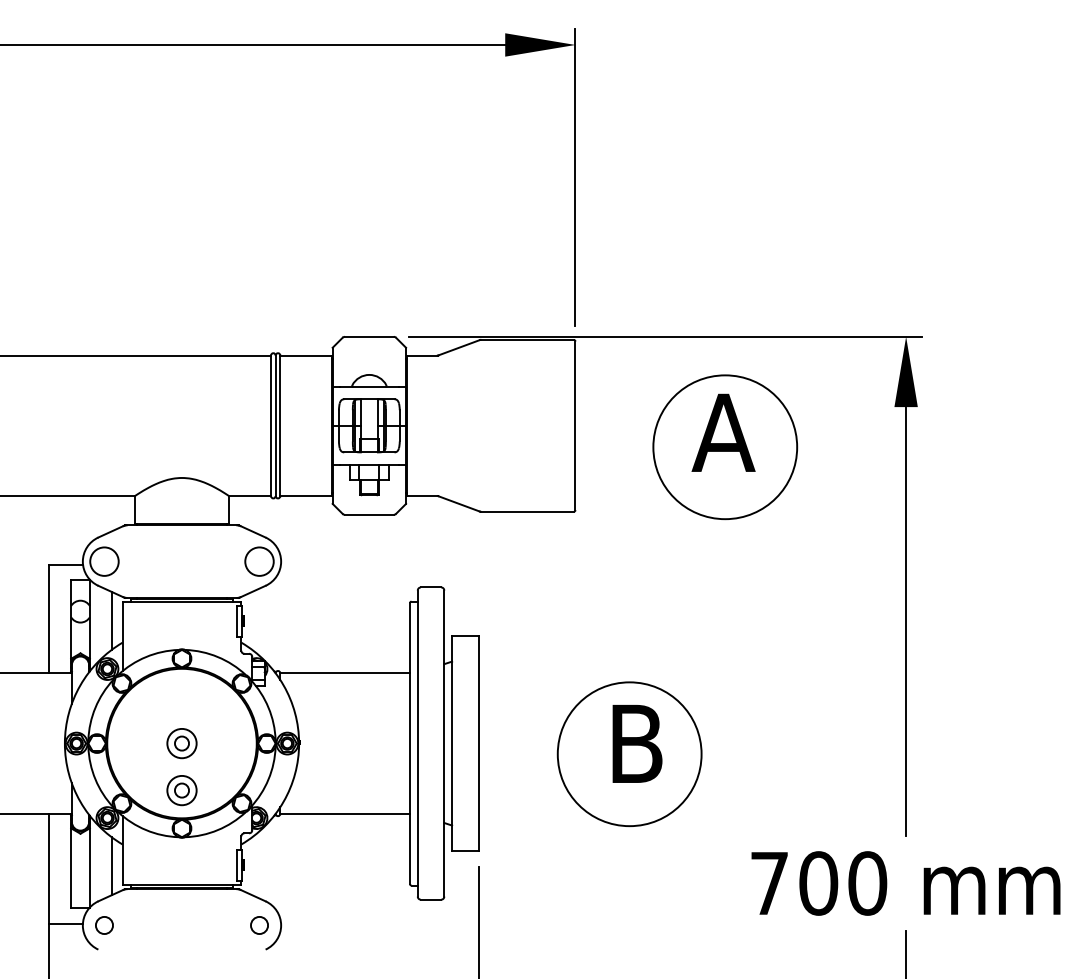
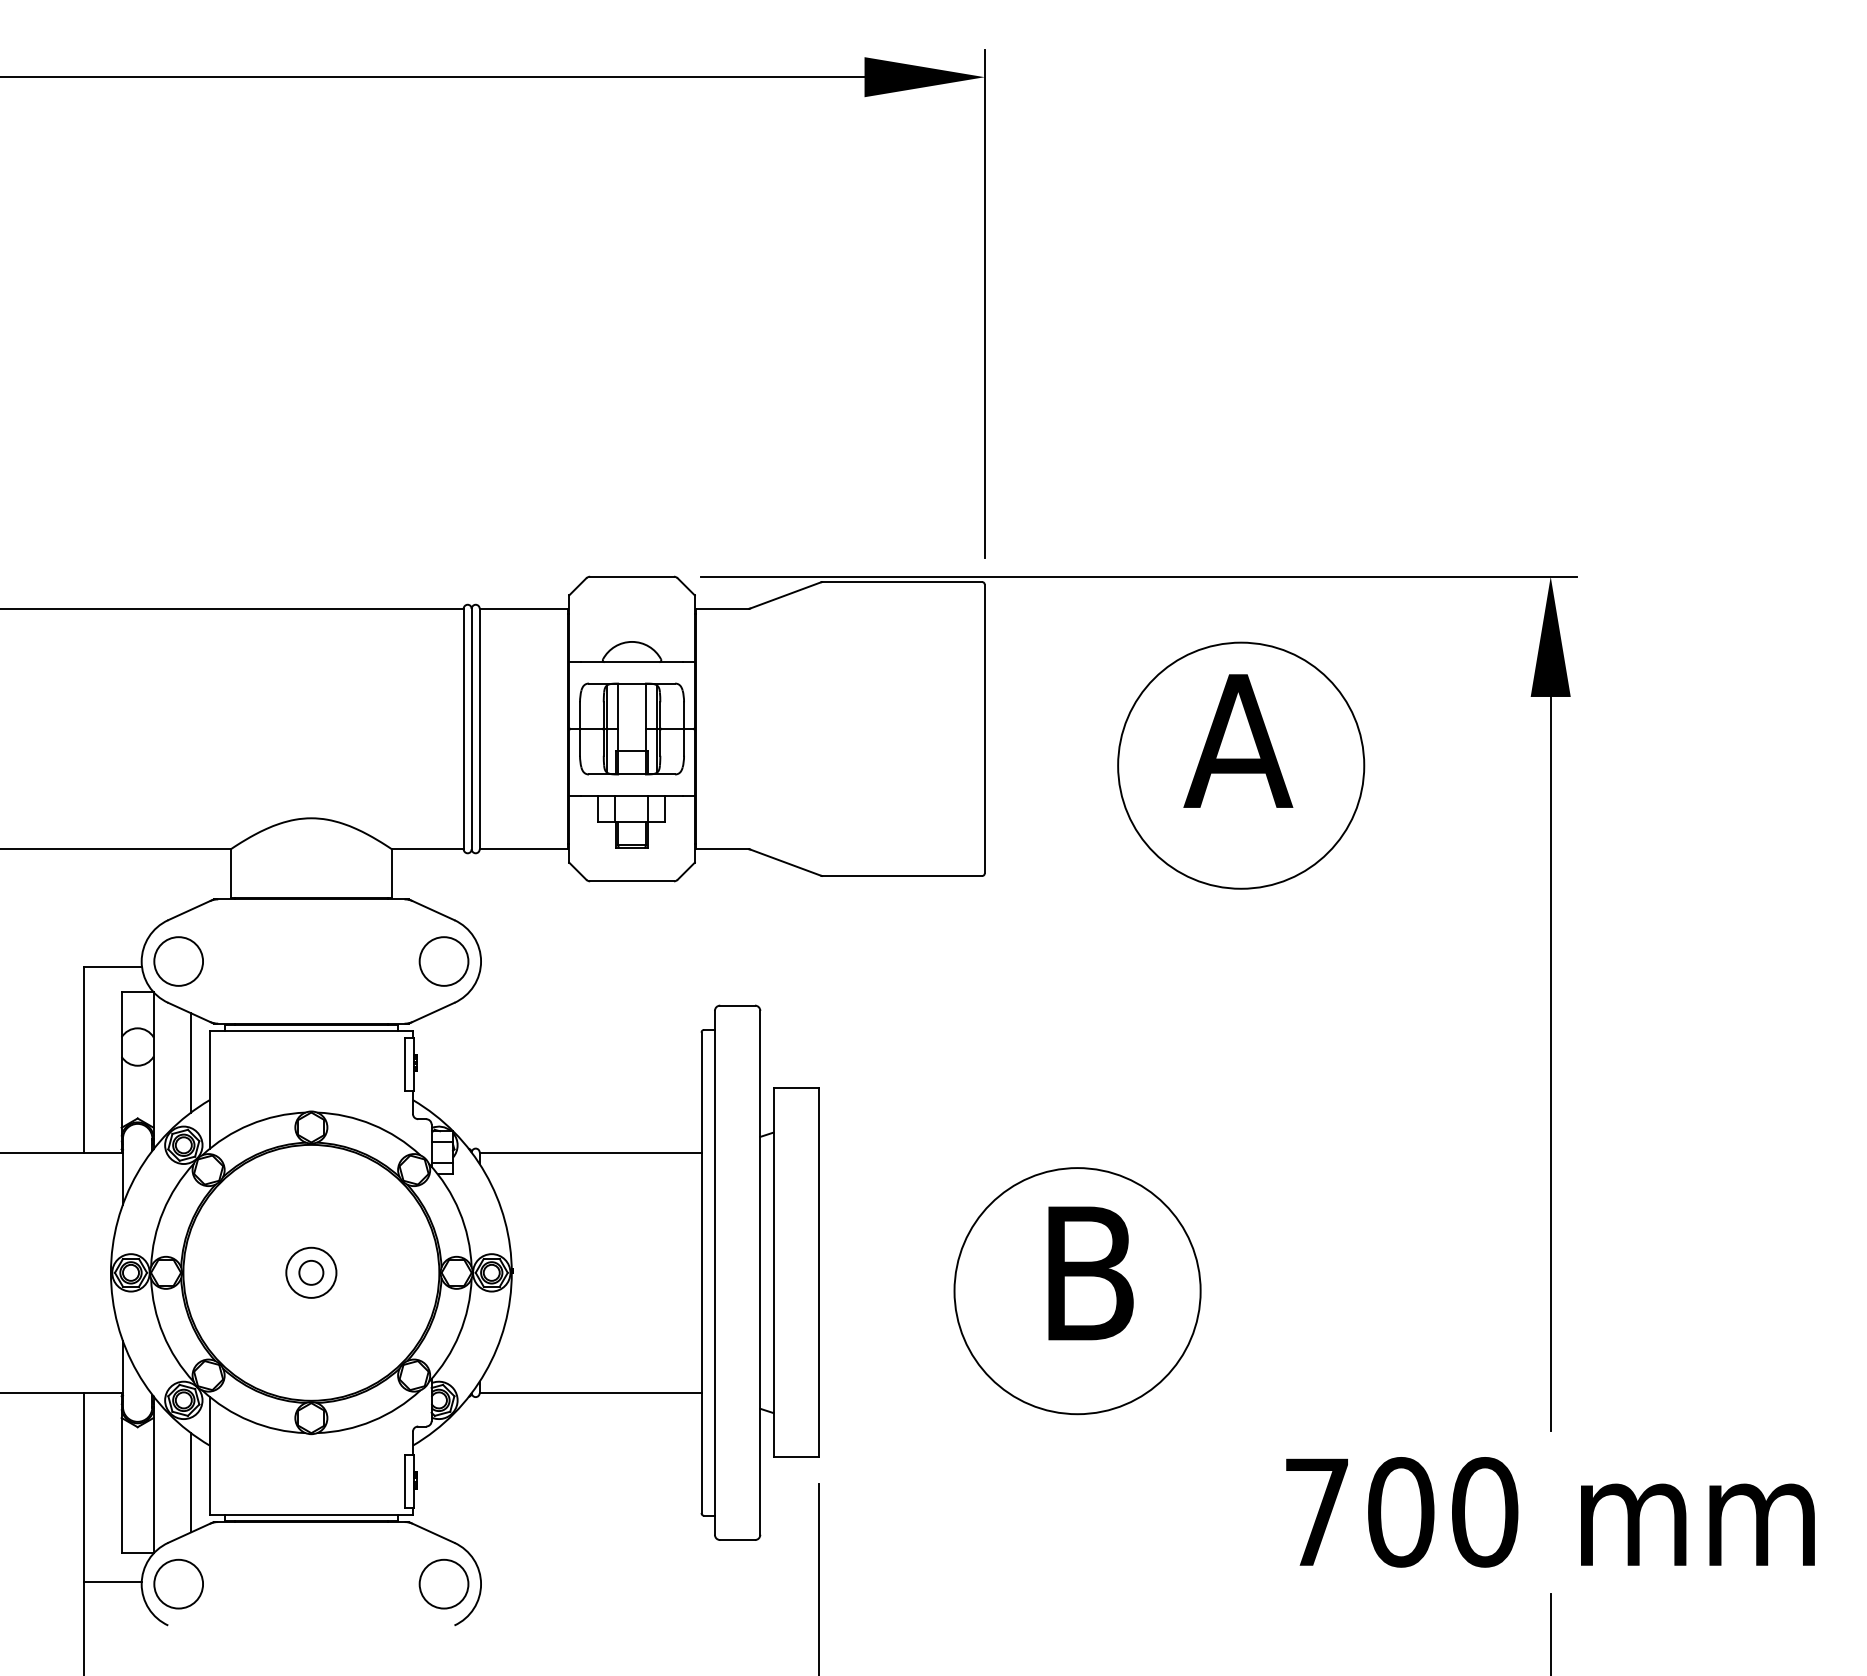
part: (181, 790) -> (310, 1353), removed
circle: (104, 925) -> (178, 1584), size x1.67
circle: (259, 925) -> (444, 1584), size x1.67

